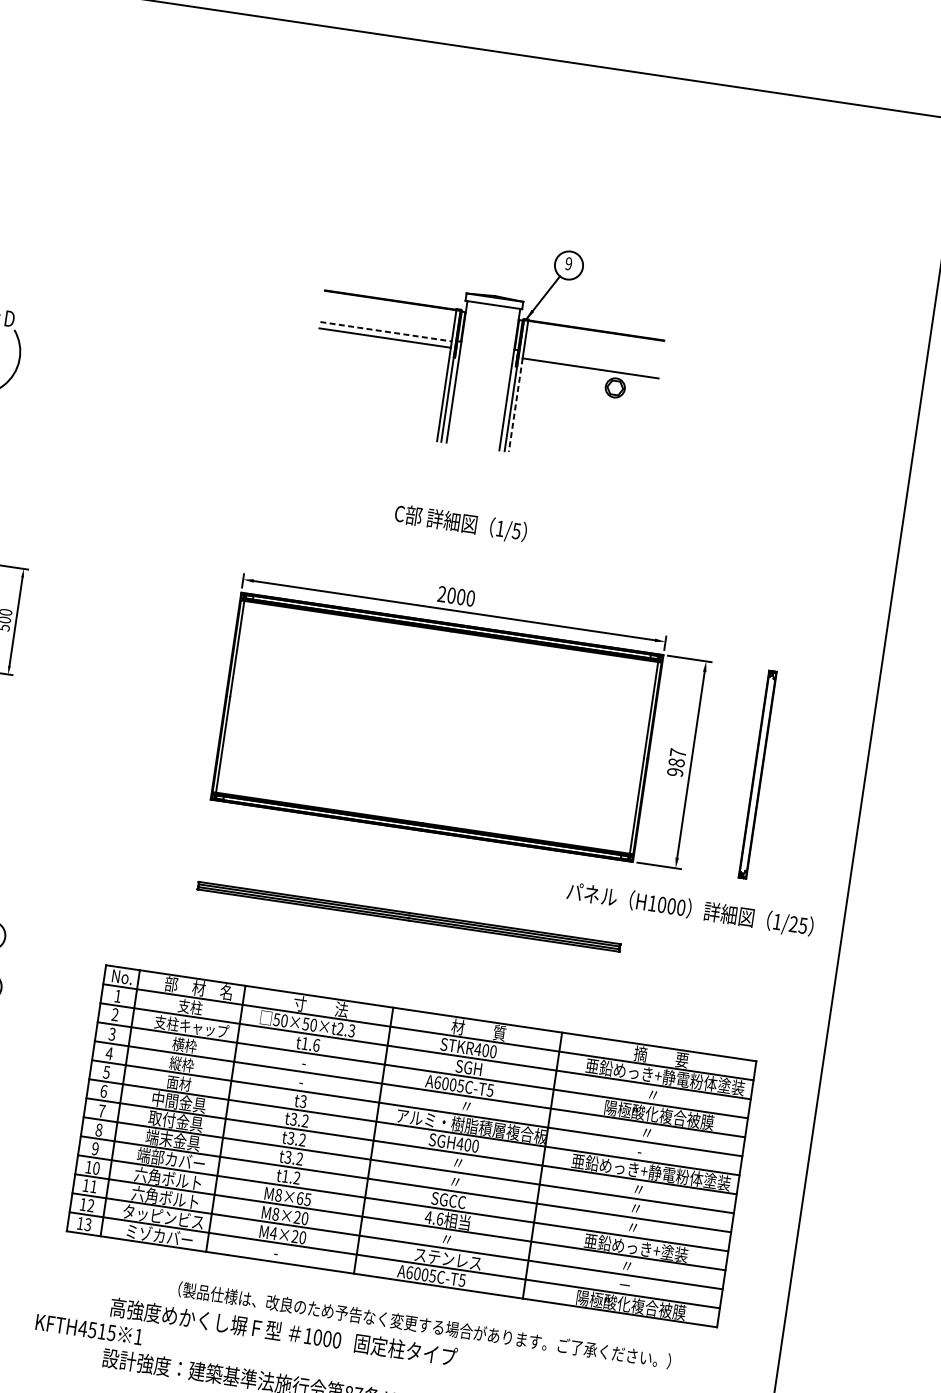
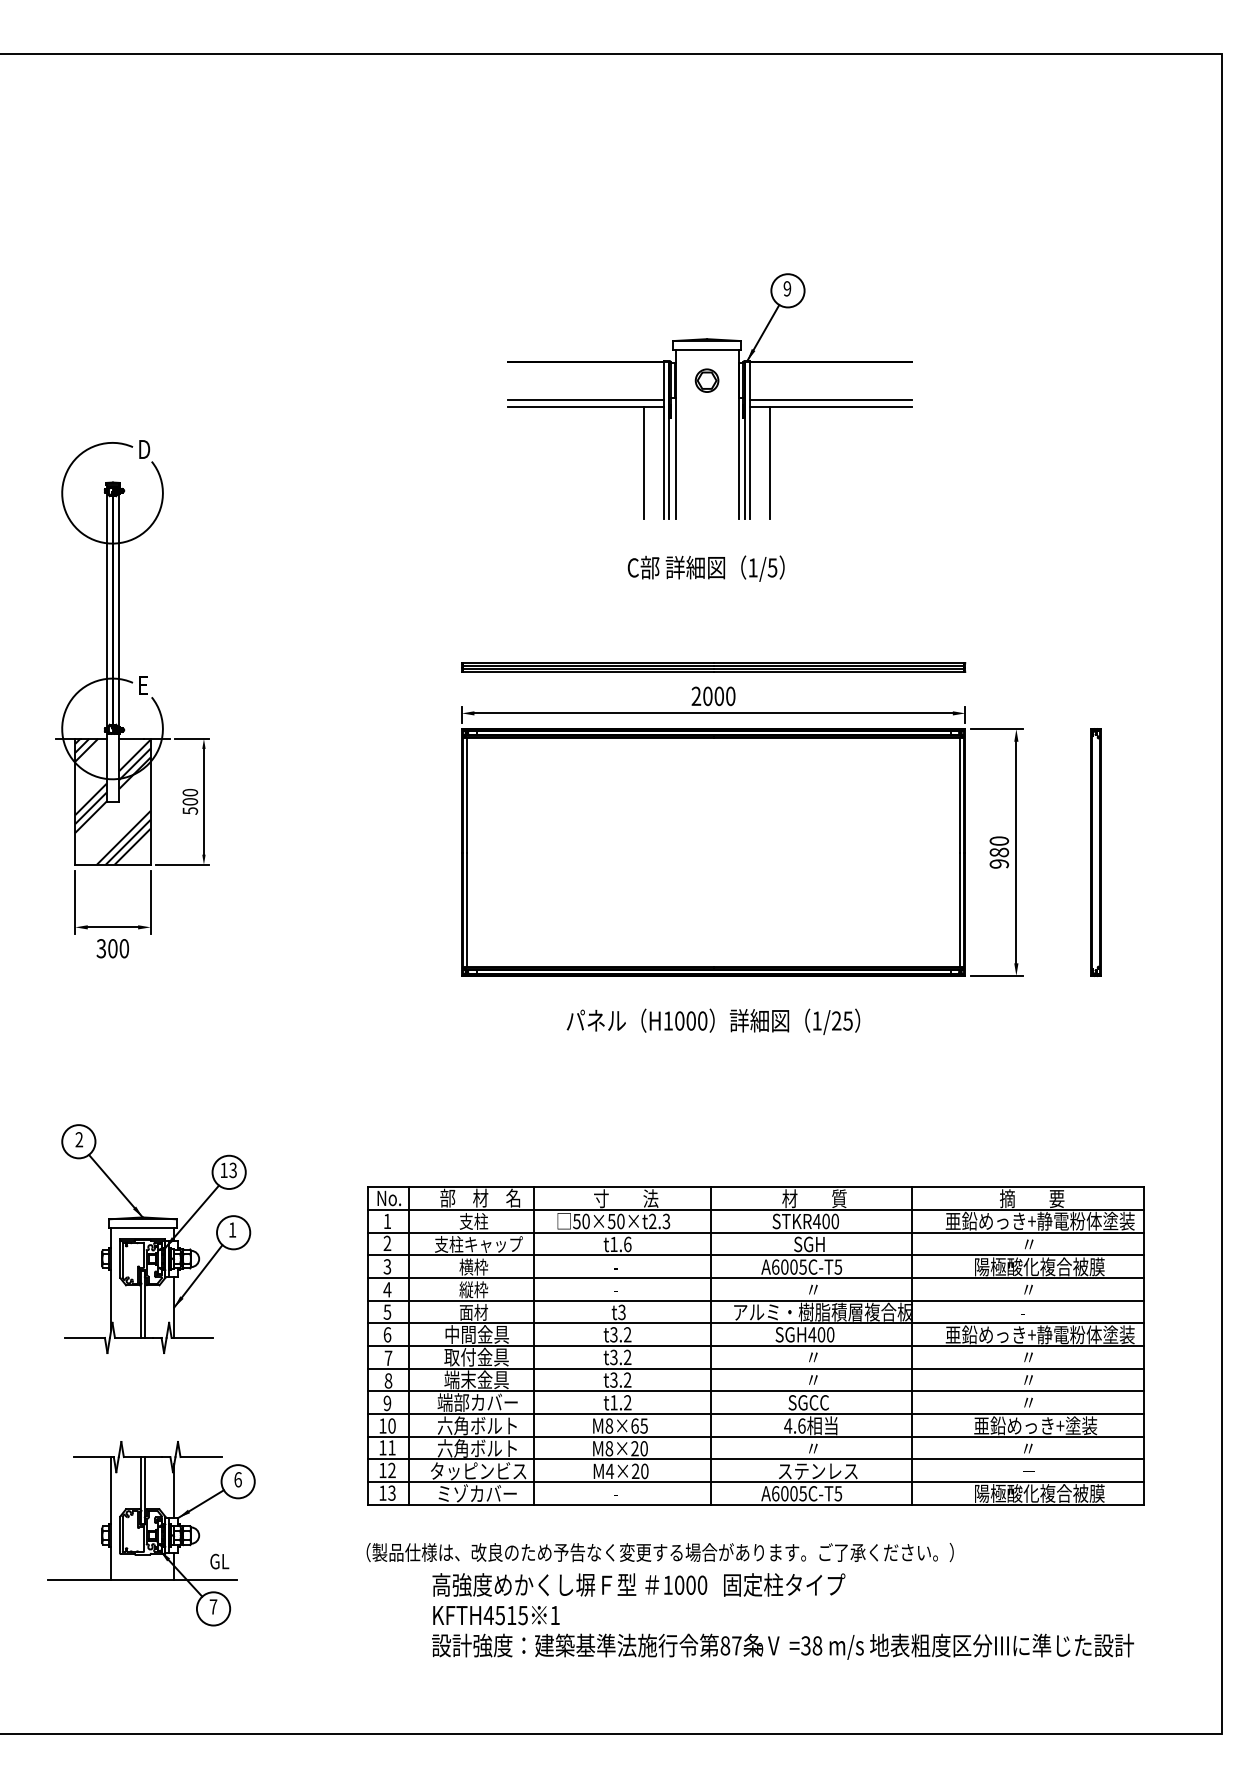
line: (386, 331) -> (586, 399), dashed -> solid
line: (591, 361) -> (830, 399), added
part: (614, 387) -> (706, 380), moved
line: (427, 391) -> (644, 462), added
line: (515, 404) -> (749, 462), dashed -> solid
line: (533, 407) -> (770, 462), added
text: (460, 523) -> (705, 568), moved
text: (678, 752) -> (999, 840), 987 -> 980
text: (690, 909) -> (713, 1021), moved
part: (409, 916) -> (713, 667), moved
text: (424, 1325) -> (659, 1552), moved
text: (89, 1329) -> (496, 1615), moved

